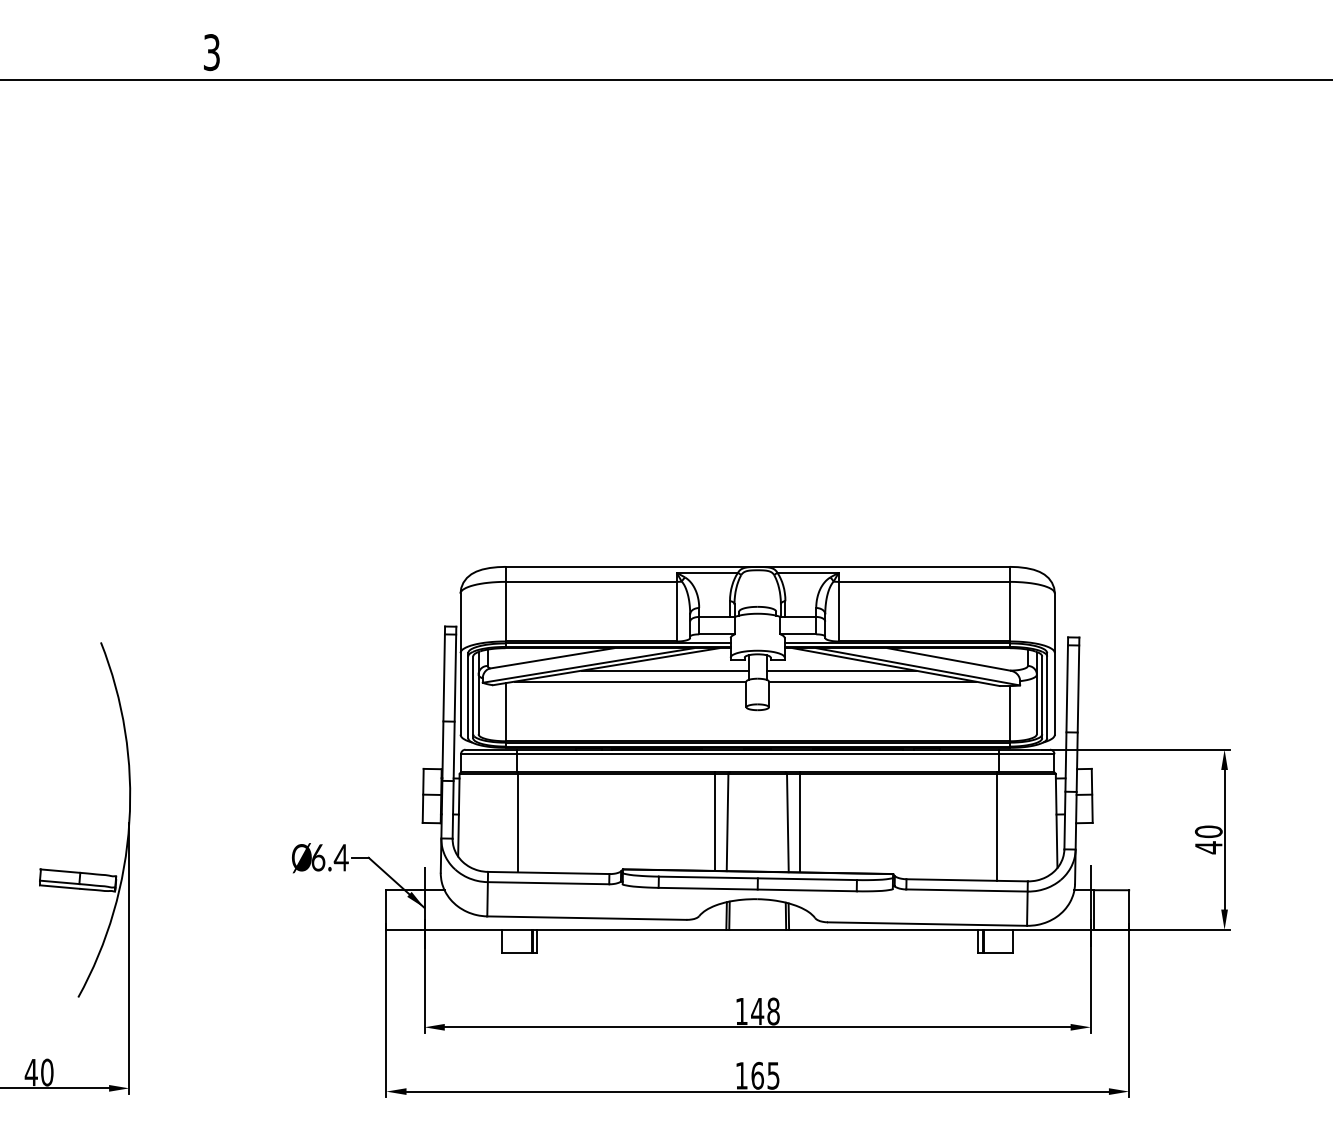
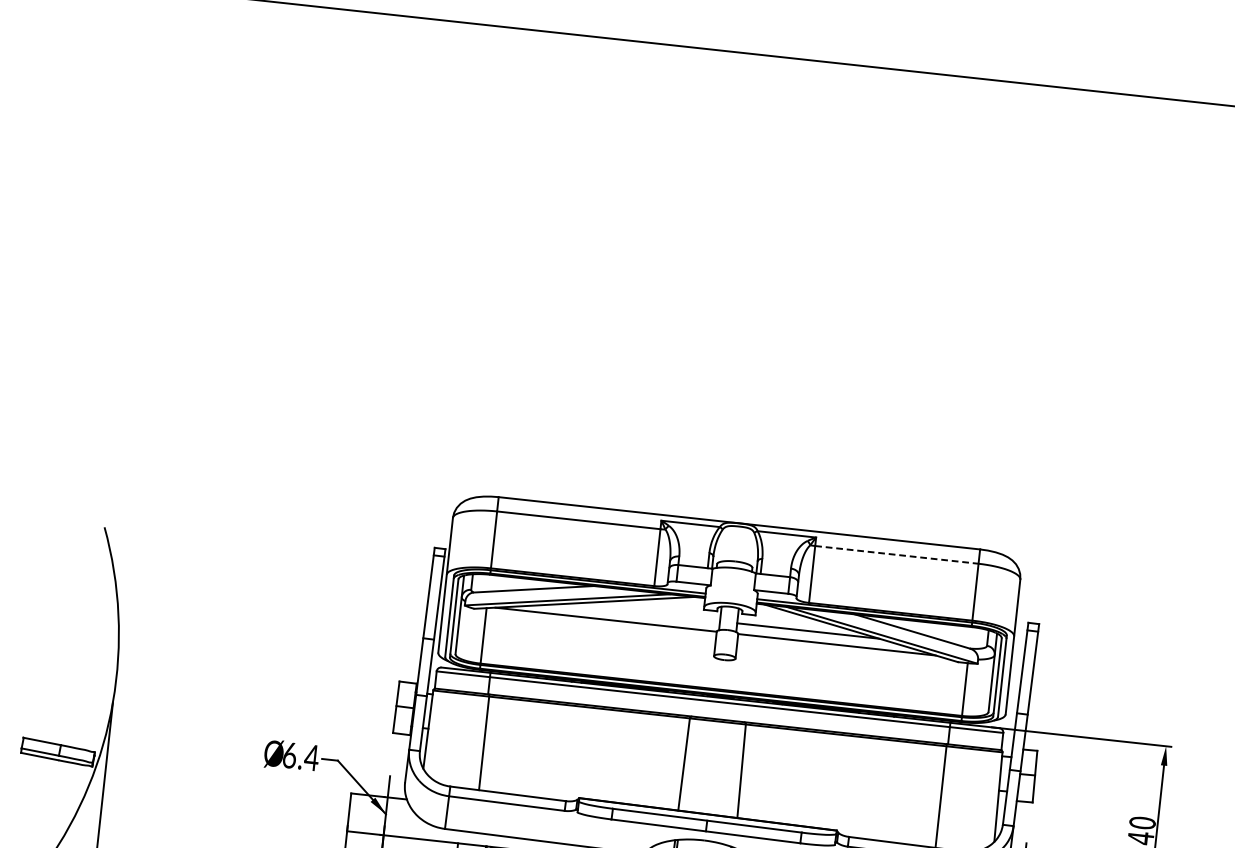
line: (924, 581) -> (897, 554), solid -> dashed
line: (665, 670) -> (640, 612), removed
line: (714, 821) -> (671, 761), removed
line: (800, 822) -> (753, 771), removed

